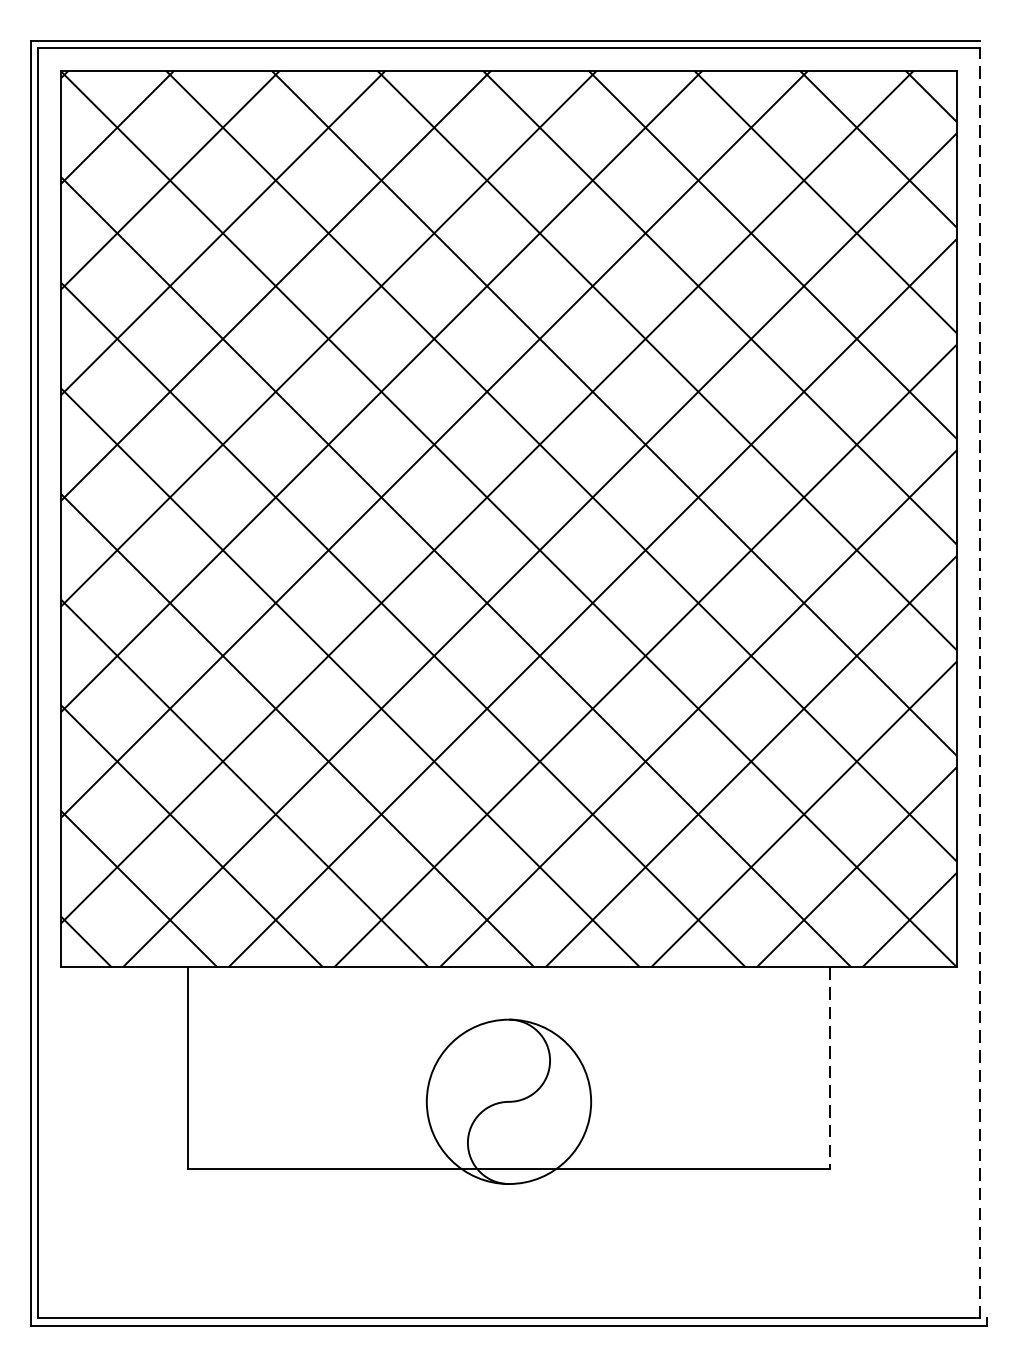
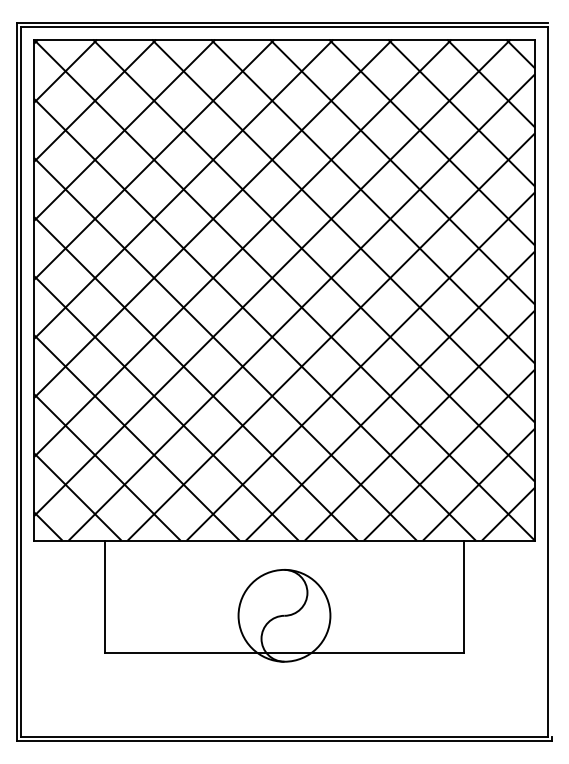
line: (979, 682) -> (547, 381), dashed -> solid
line: (831, 1069) -> (464, 597), dashed -> solid

